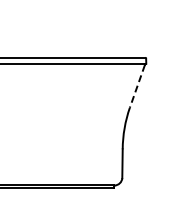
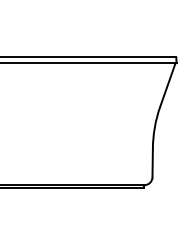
line: (137, 86) -> (167, 85), dashed -> solid

